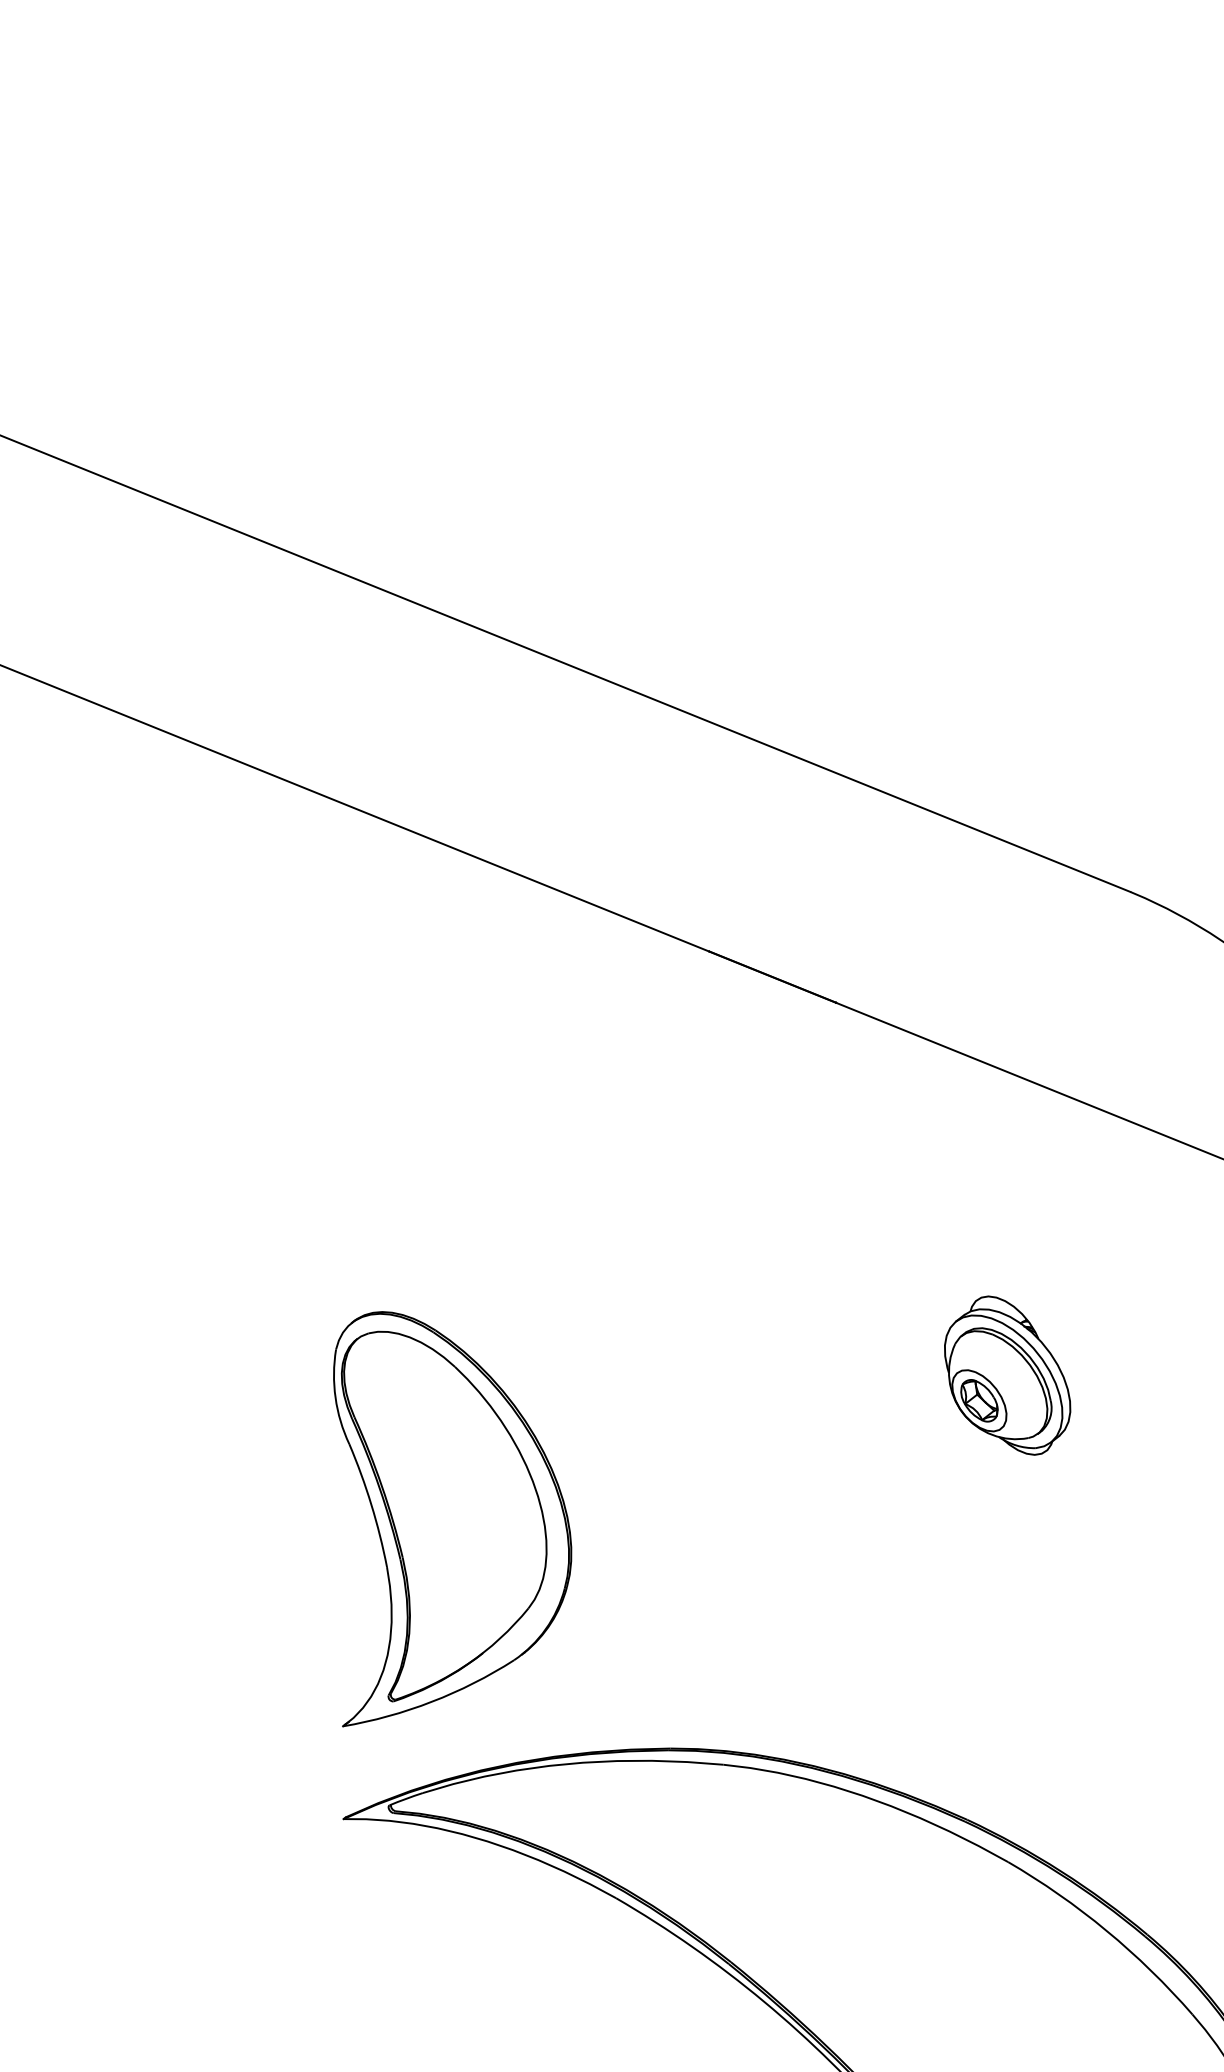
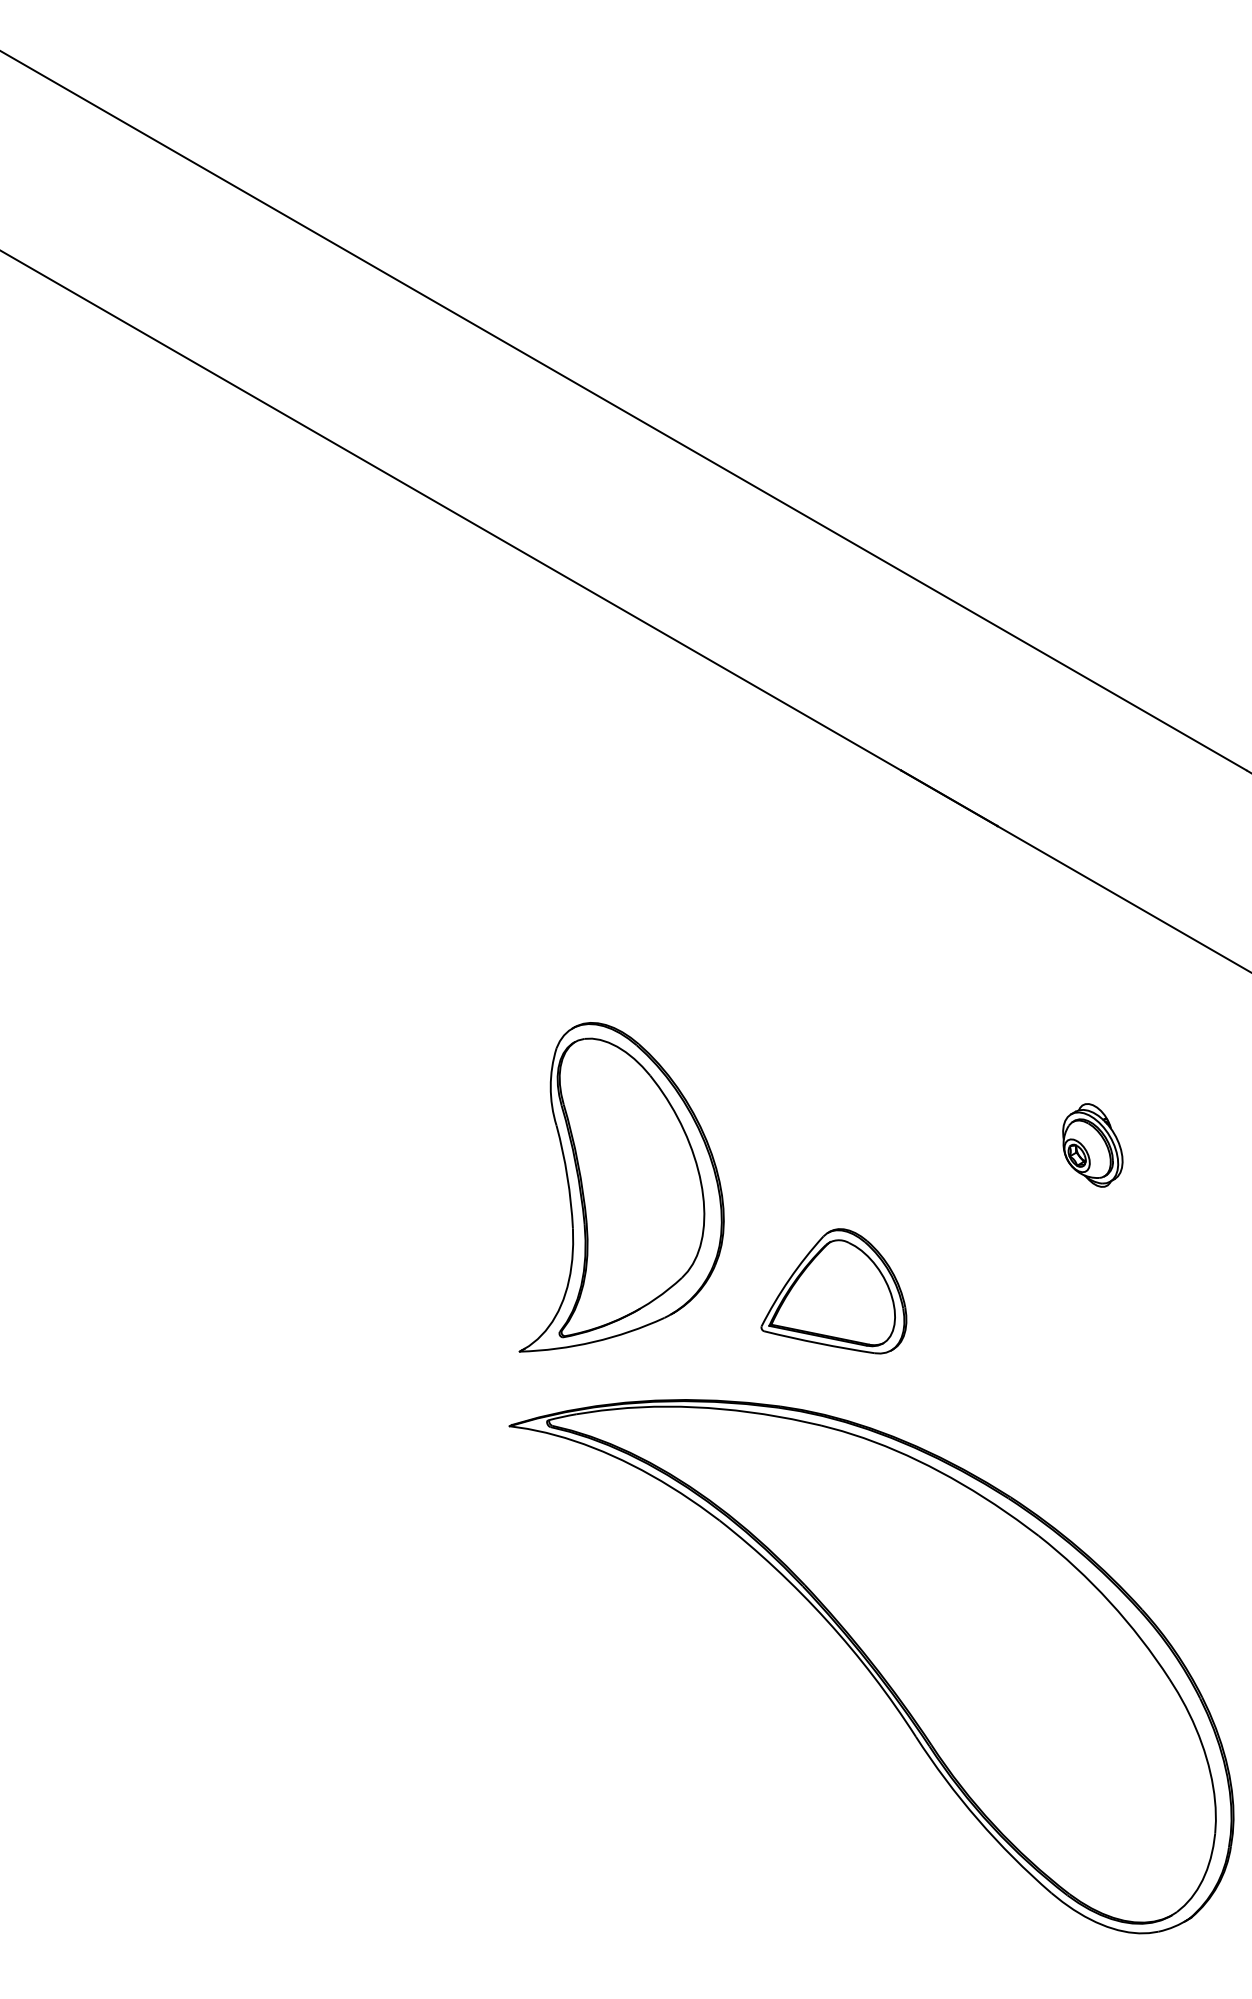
part: (1006, 1376) -> (1092, 1145), size x0.62
part: (715, 1599) -> (833, 1291), added

